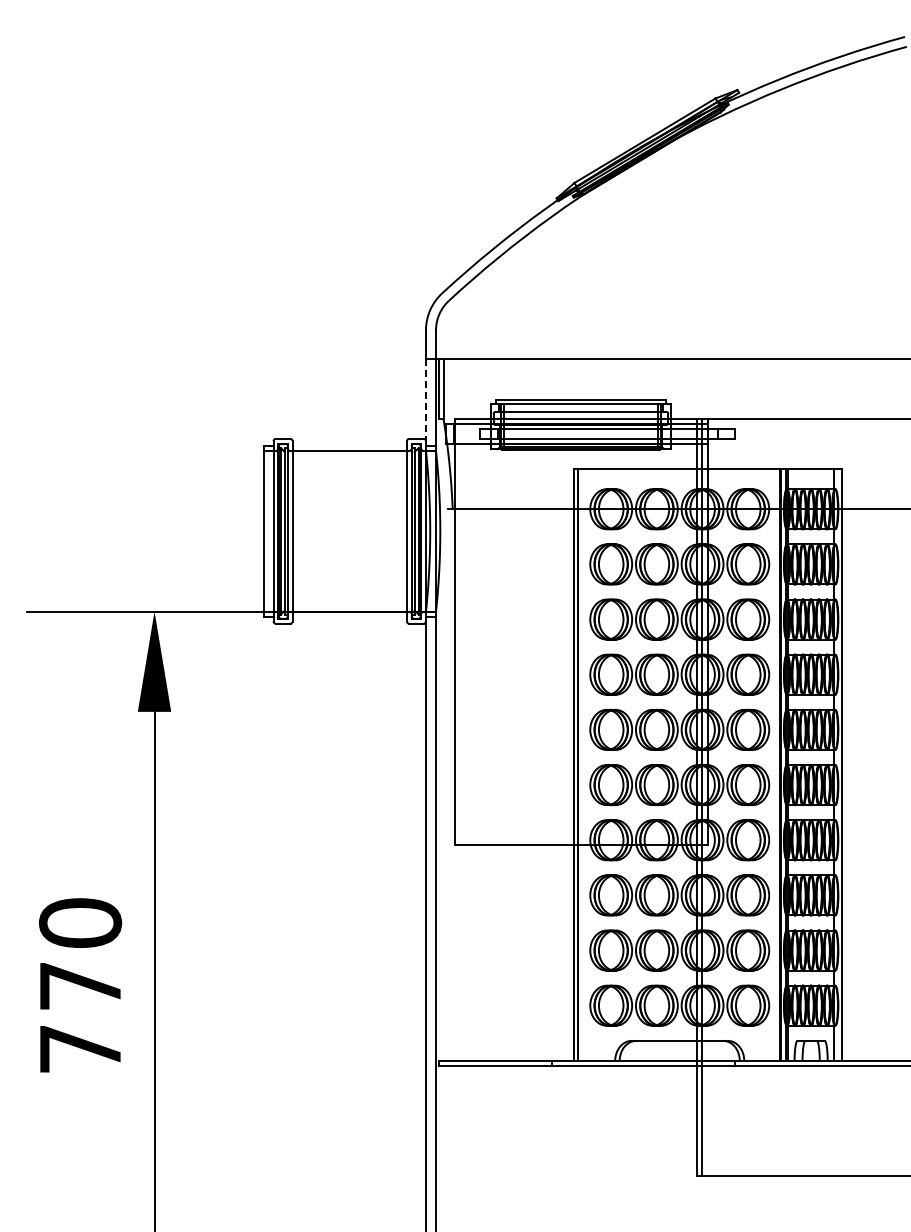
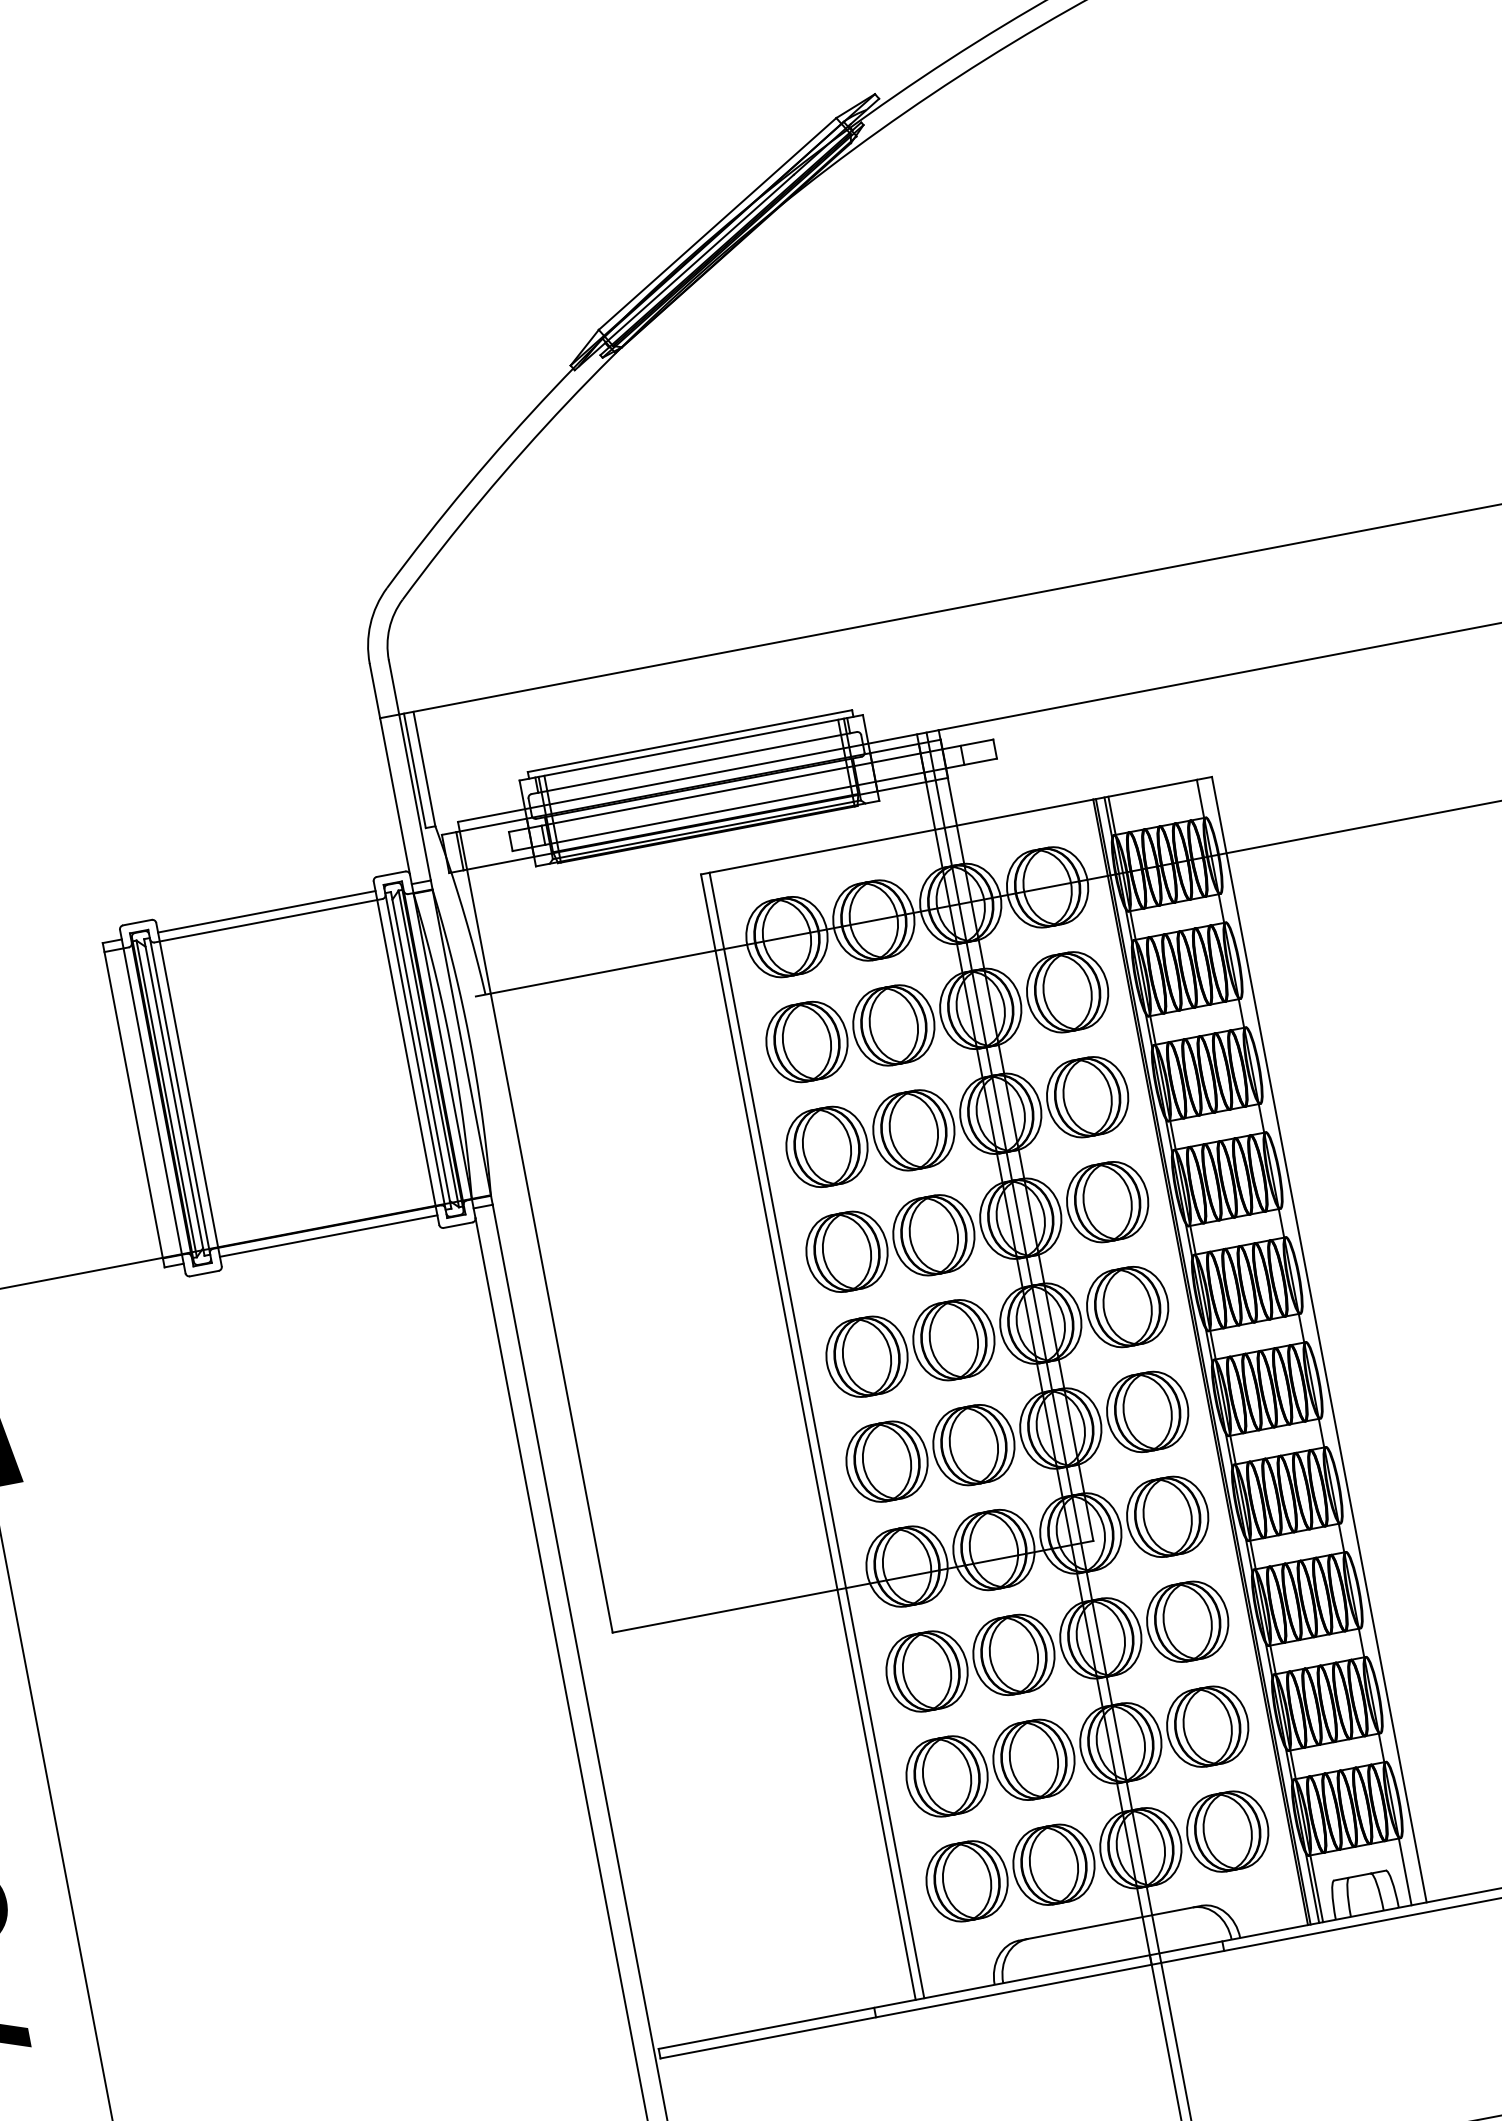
line: (425, 400) -> (394, 797), dashed -> solid
line: (349, 446) -> (266, 912), added
line: (349, 616) -> (328, 1236), added

